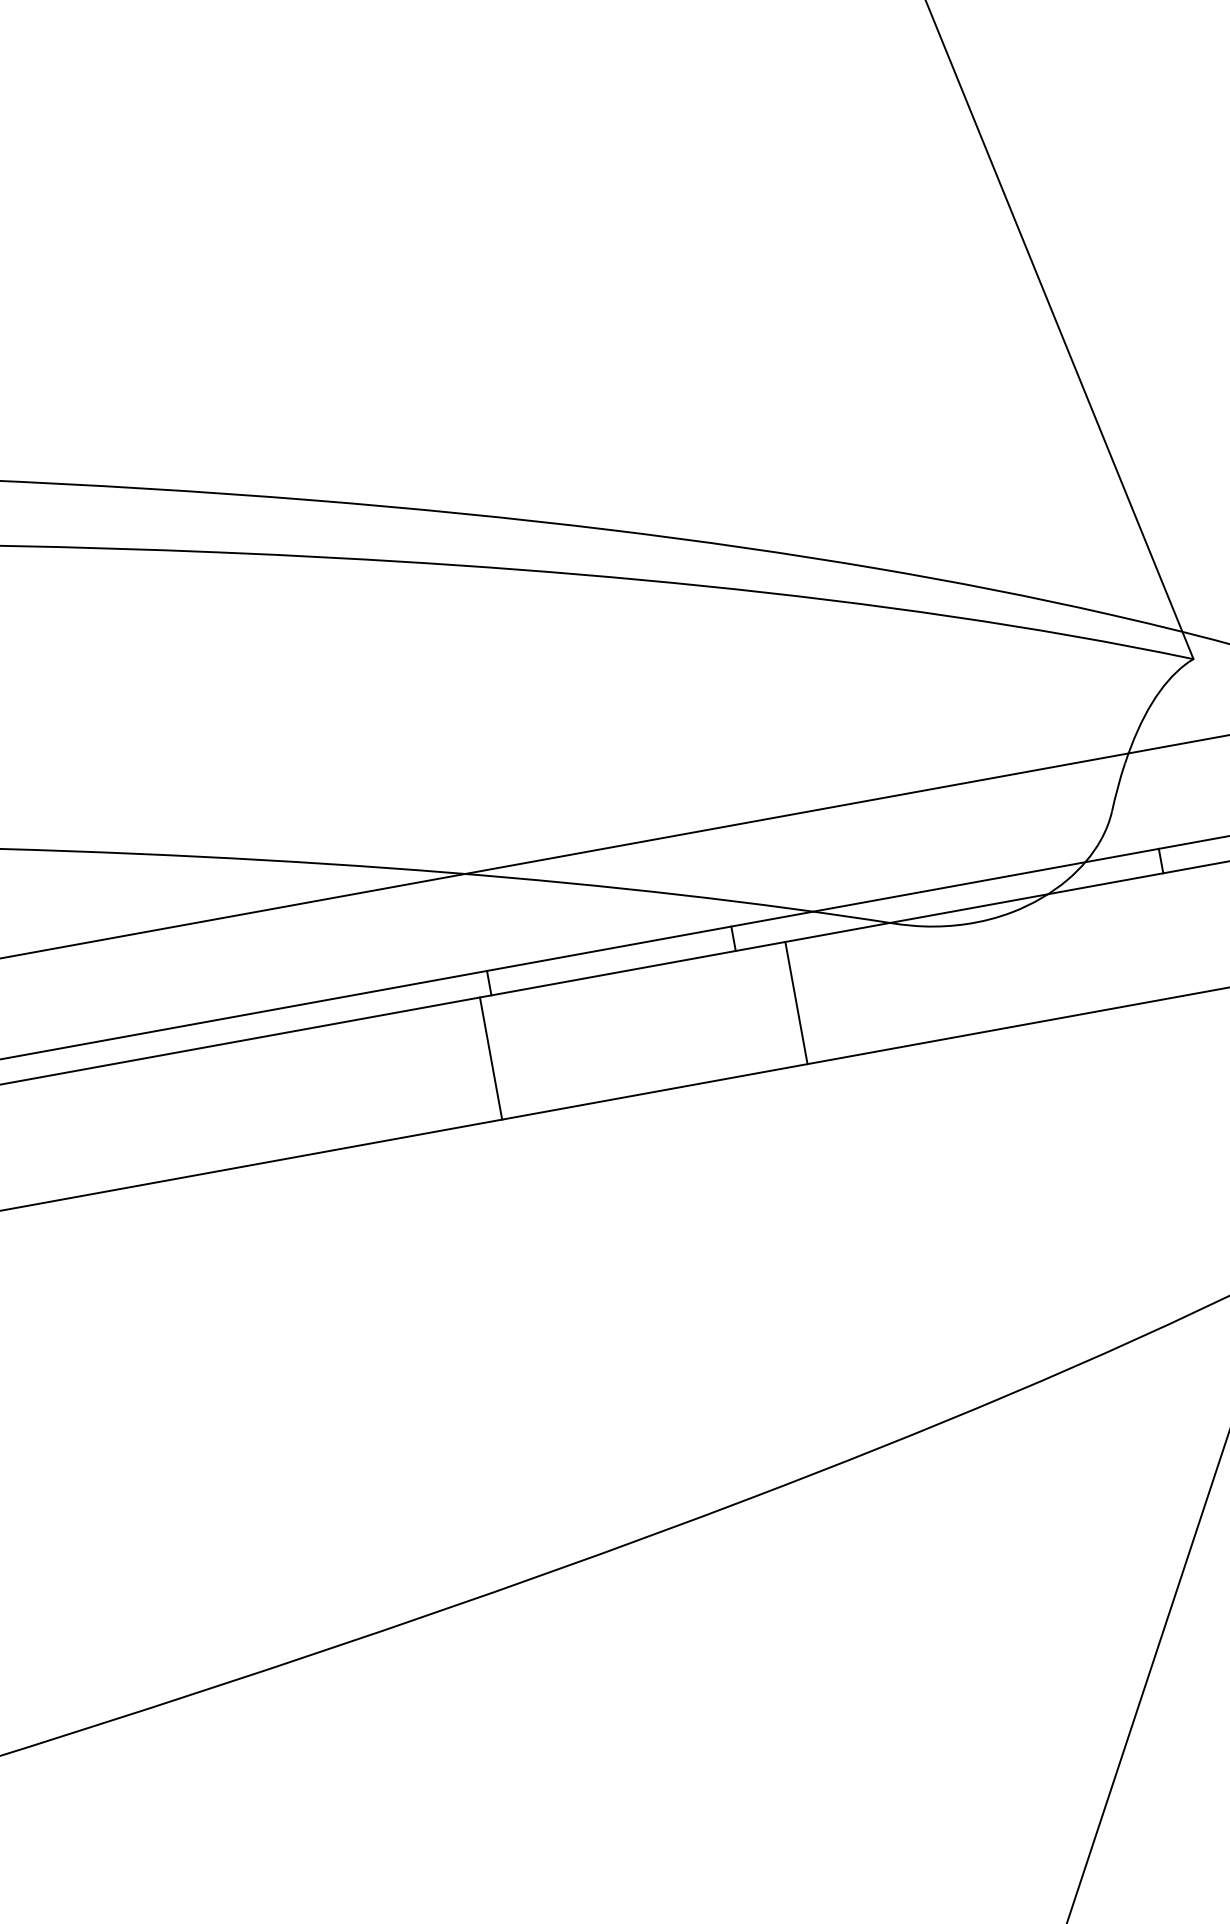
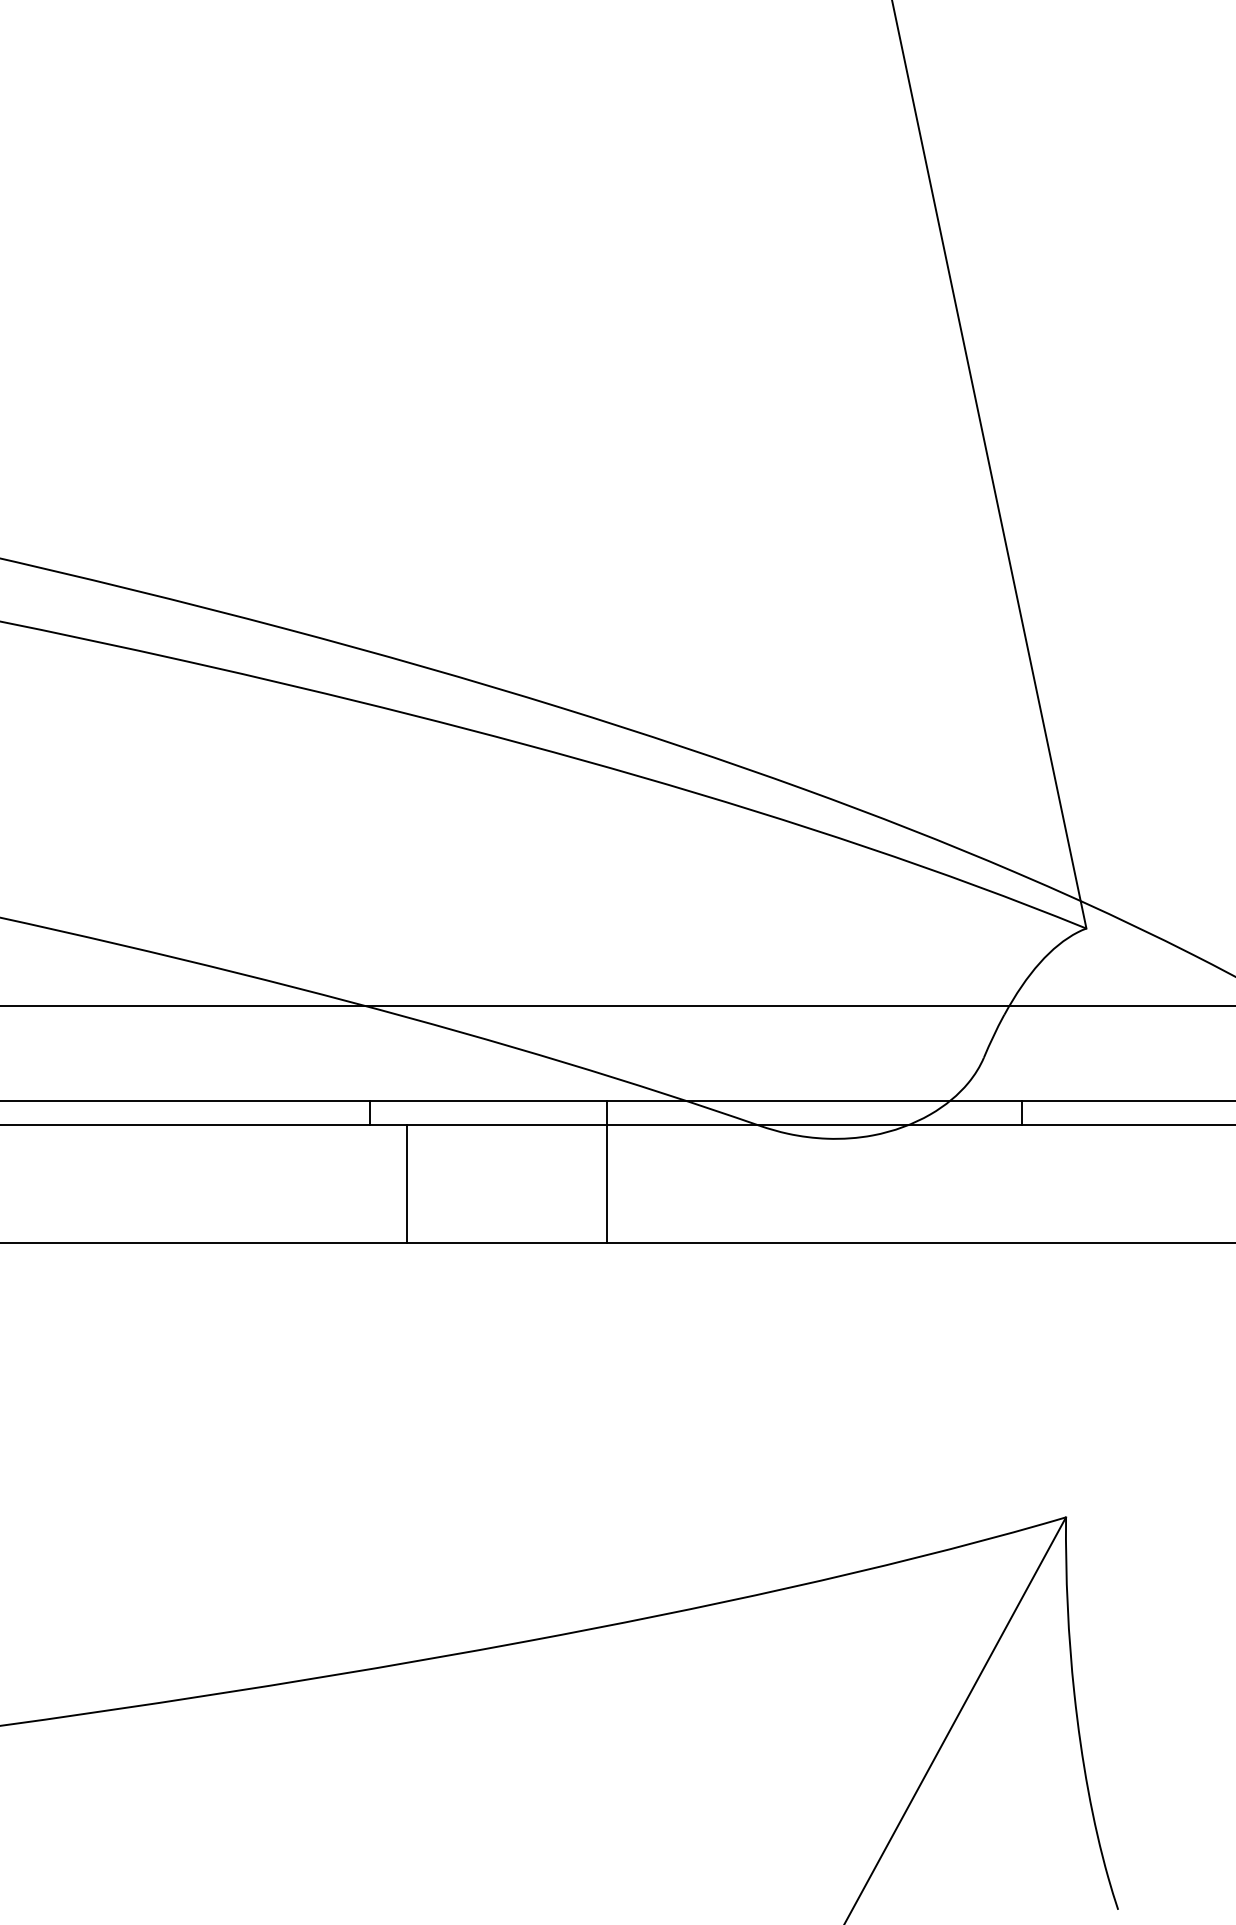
line: (796, 1002) -> (606, 1183), moved
line: (491, 1058) -> (407, 1183), moved

